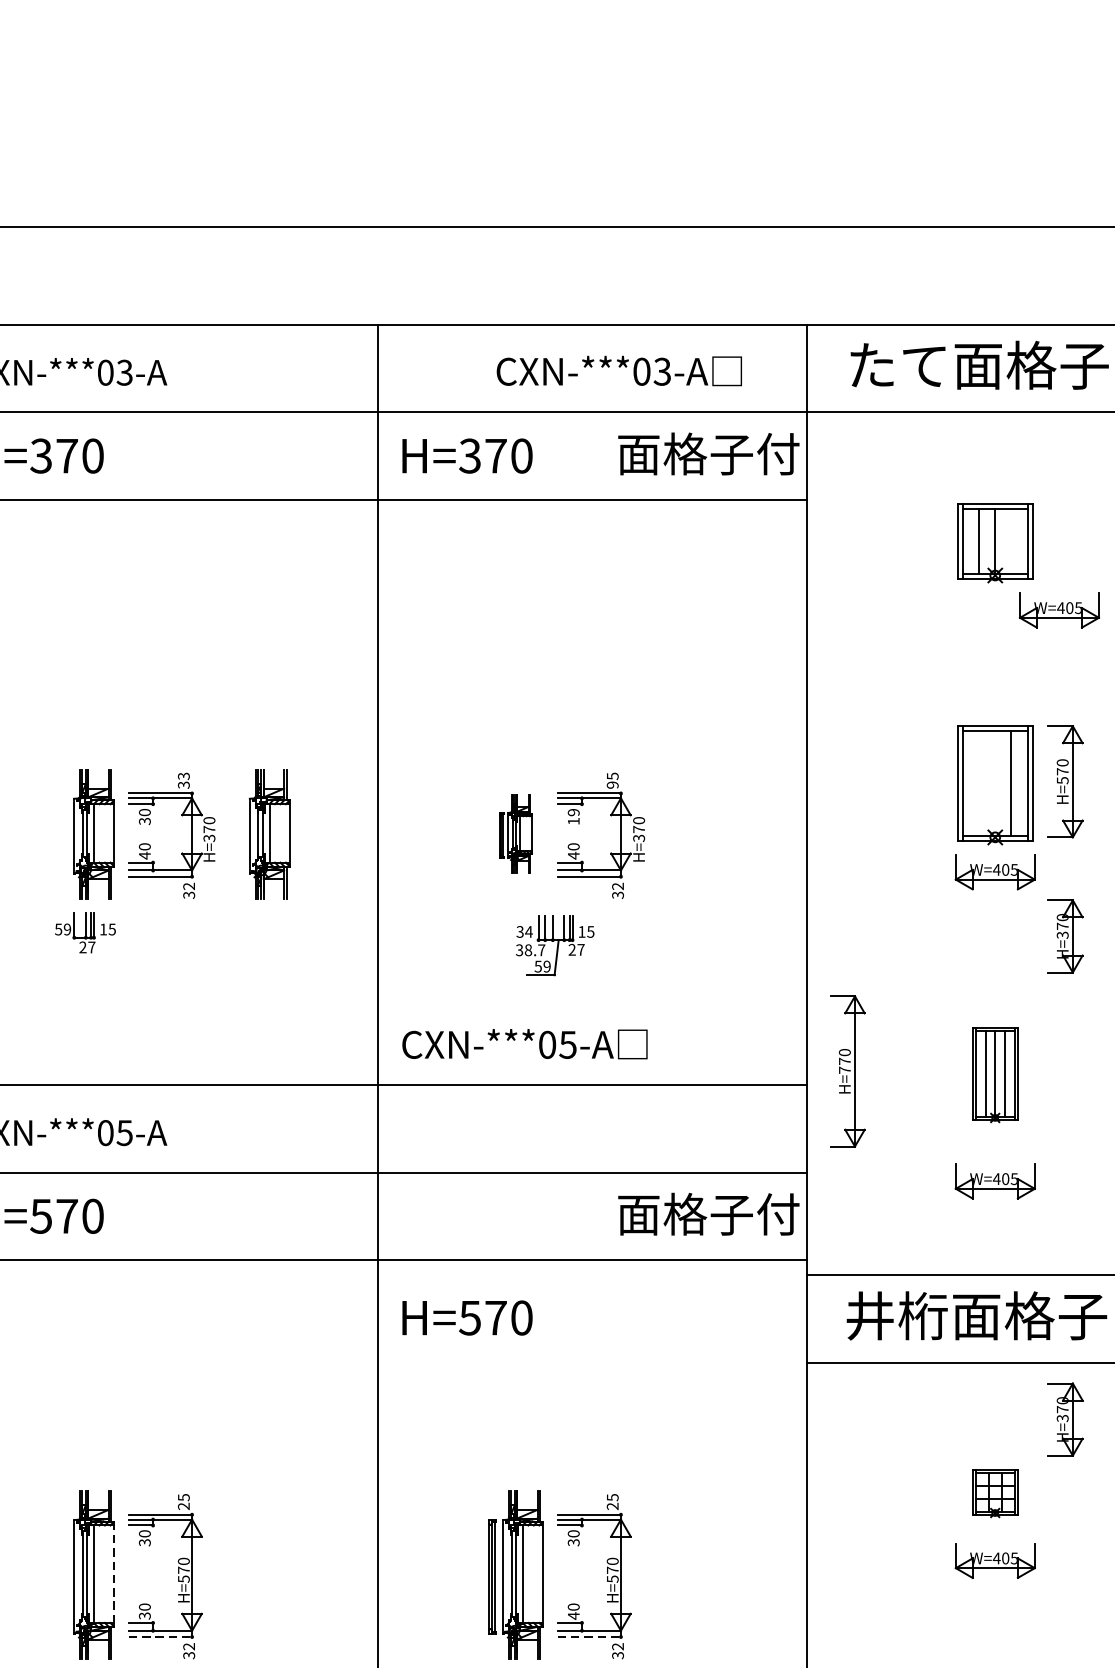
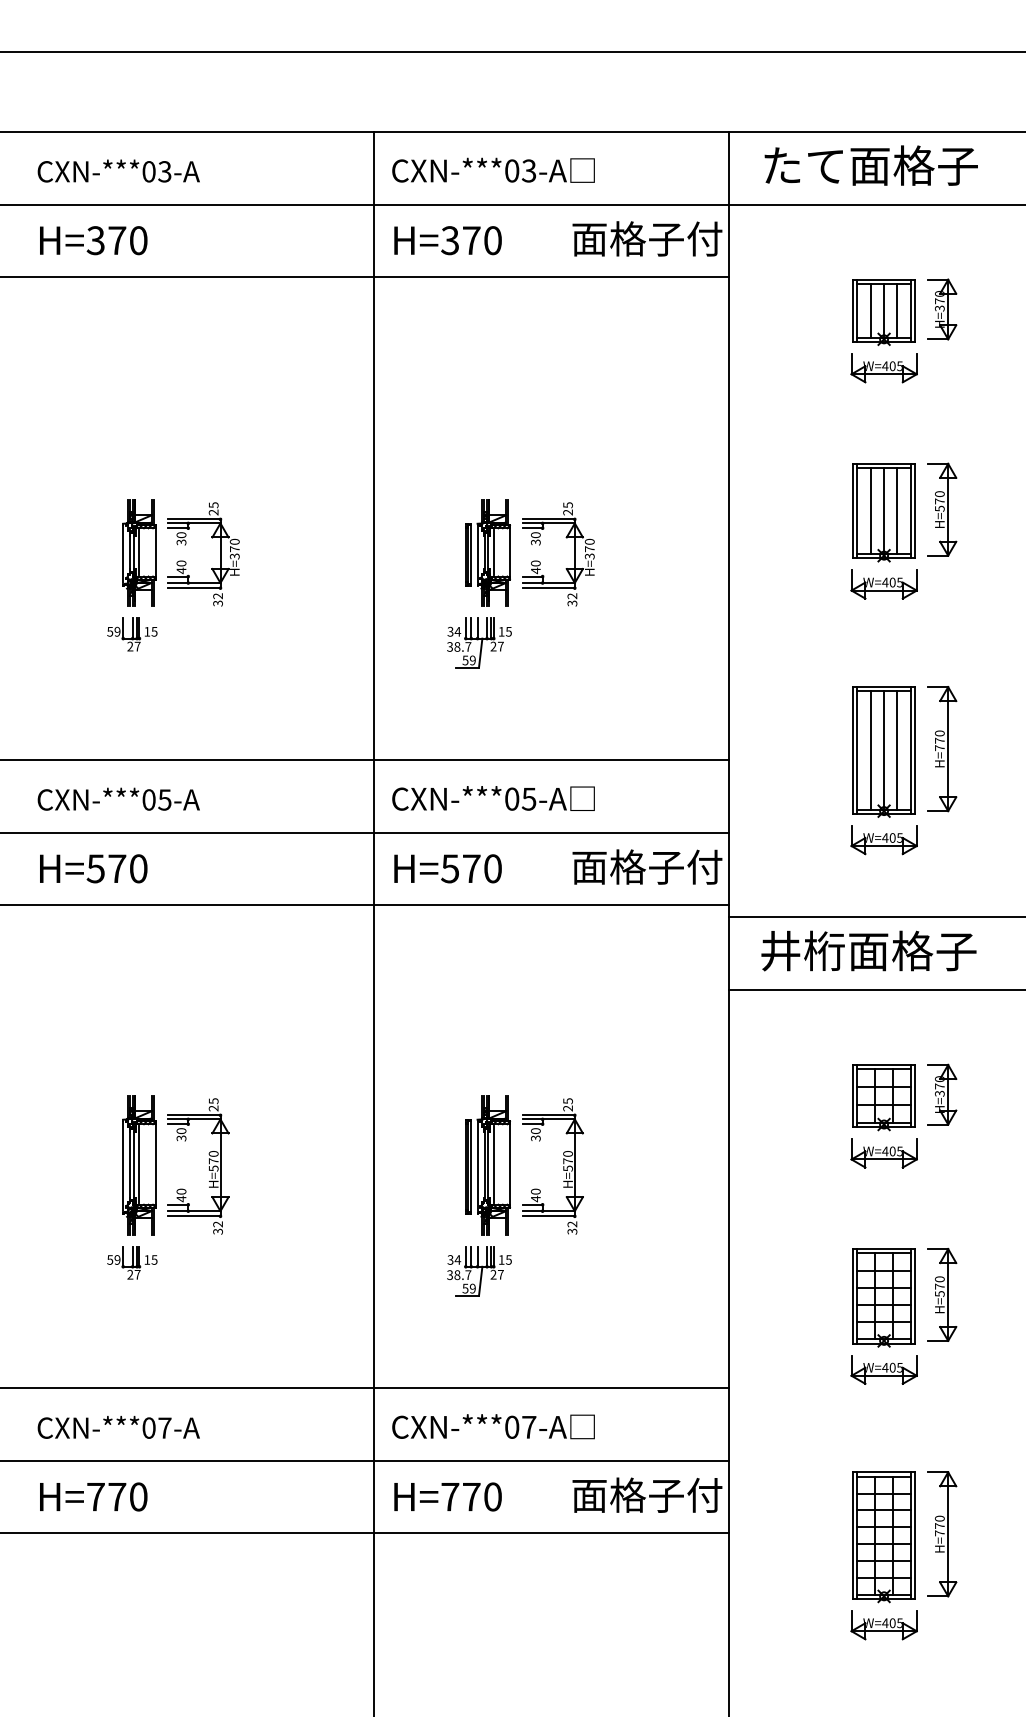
text: (619, 369) -> (493, 169), moved
line: (1011, 540) -> (897, 310), added
part: (1058, 610) -> (883, 368), moved
text: (183, 780) -> (213, 508), 33 -> 25
line: (978, 783) -> (870, 511), added
line: (995, 783) -> (884, 511), added
text: (612, 785) -> (567, 512), 95 -> 25
text: (573, 816) -> (535, 538), 19 -> 30
part: (269, 833) -> (284, 552), removed
part: (515, 833) -> (487, 552), size x1.67
part: (1065, 936) -> (942, 309), moved
part: (555, 944) -> (479, 642), moved
text: (524, 1044) -> (493, 798), moved
part: (848, 1071) -> (942, 749), moved
part: (994, 1074) -> (883, 751), size x1.67
text: (466, 1317) -> (447, 868), moved
part: (1065, 1419) -> (942, 1094), moved
part: (994, 1493) -> (883, 1097), size x1.67
line: (114, 1574) -> (156, 1164), dashed -> solid
text: (144, 1615) -> (181, 1198), 30 -> 40
line: (160, 1637) -> (194, 1216), dashed -> solid
line: (590, 1637) -> (549, 1216), dashed -> solid

